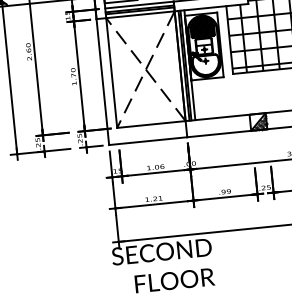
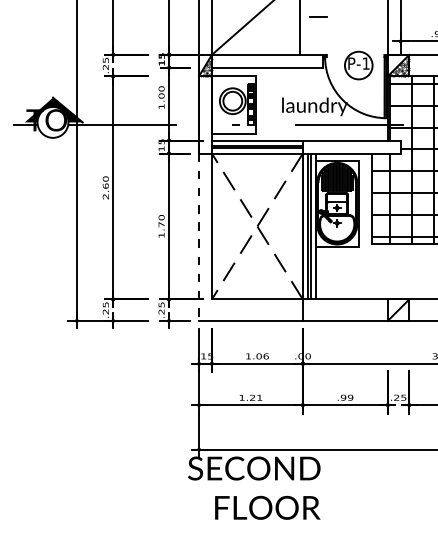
line: (103, 82) -> (199, 237), solid -> dashed
hatch: (259, 122) -> (399, 311), removed

